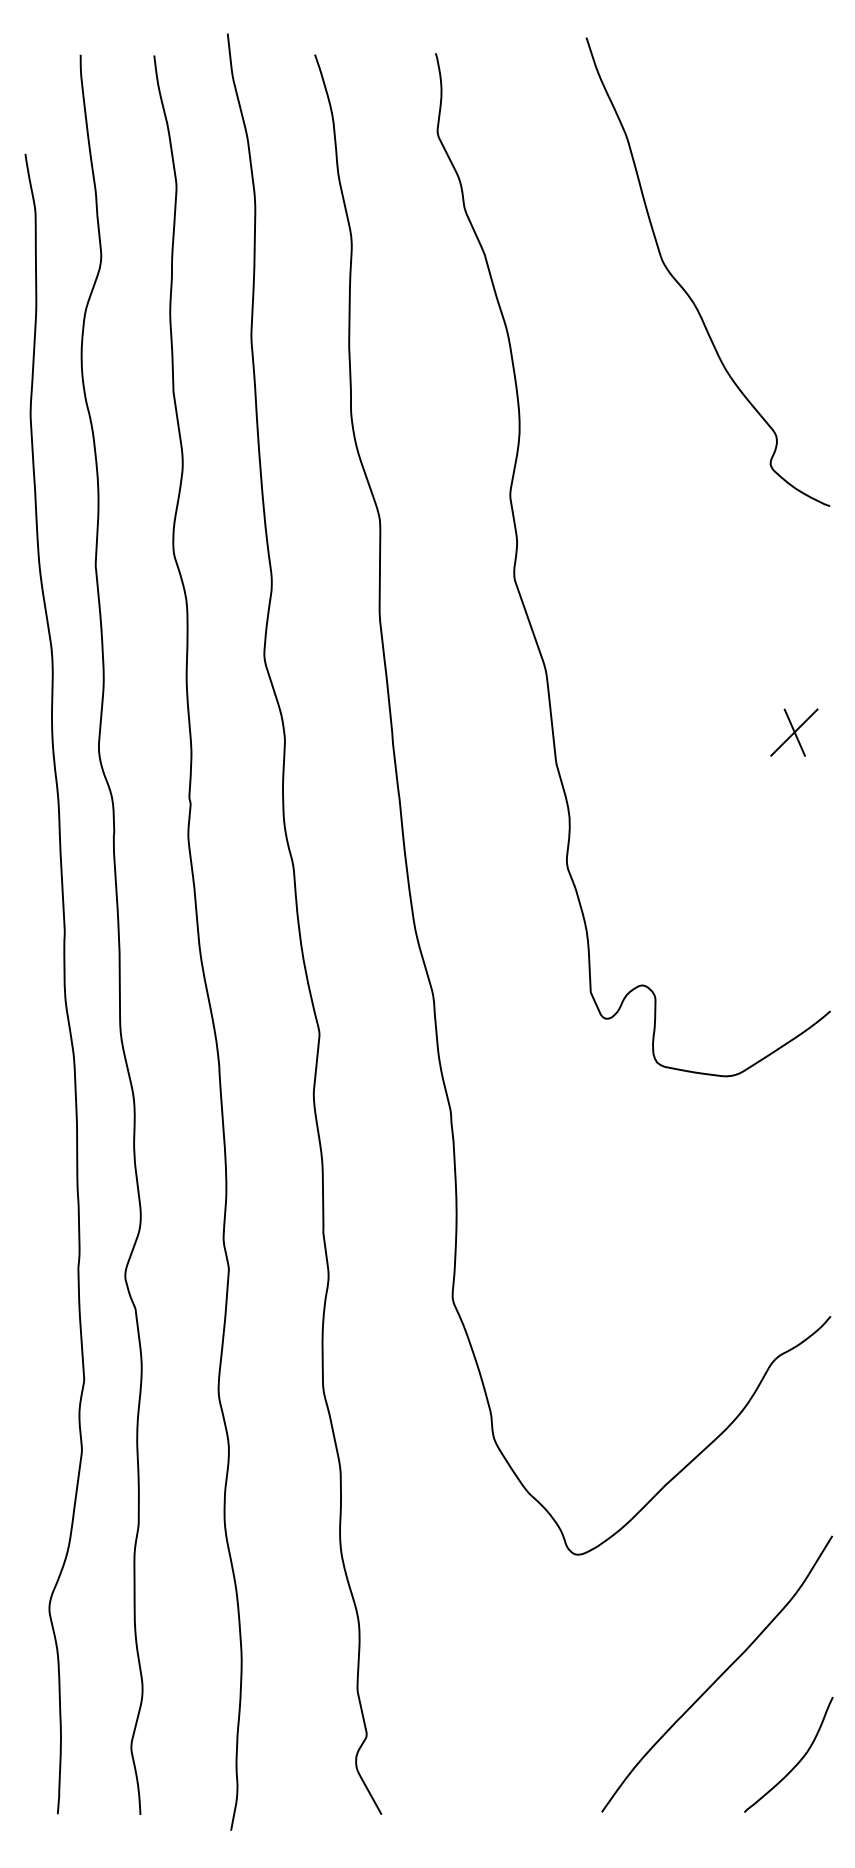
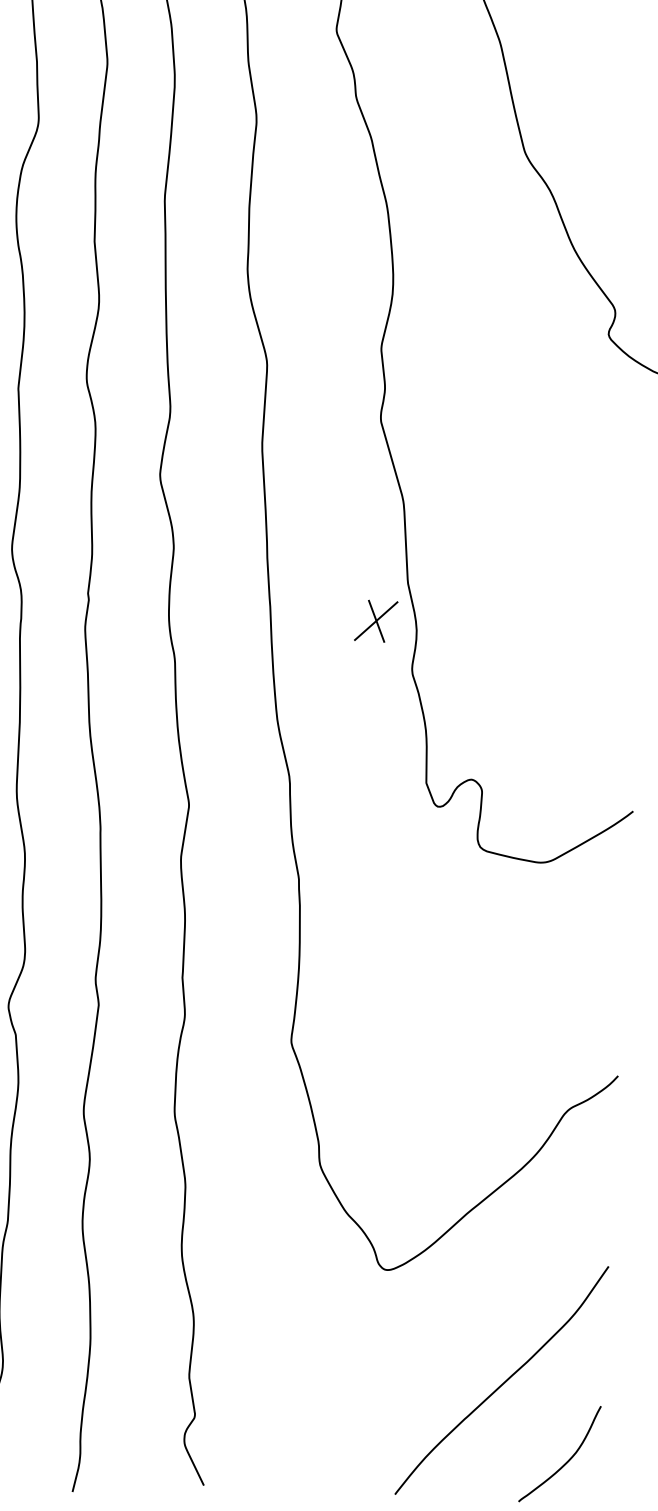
part: (794, 732) -> (376, 621), moved

